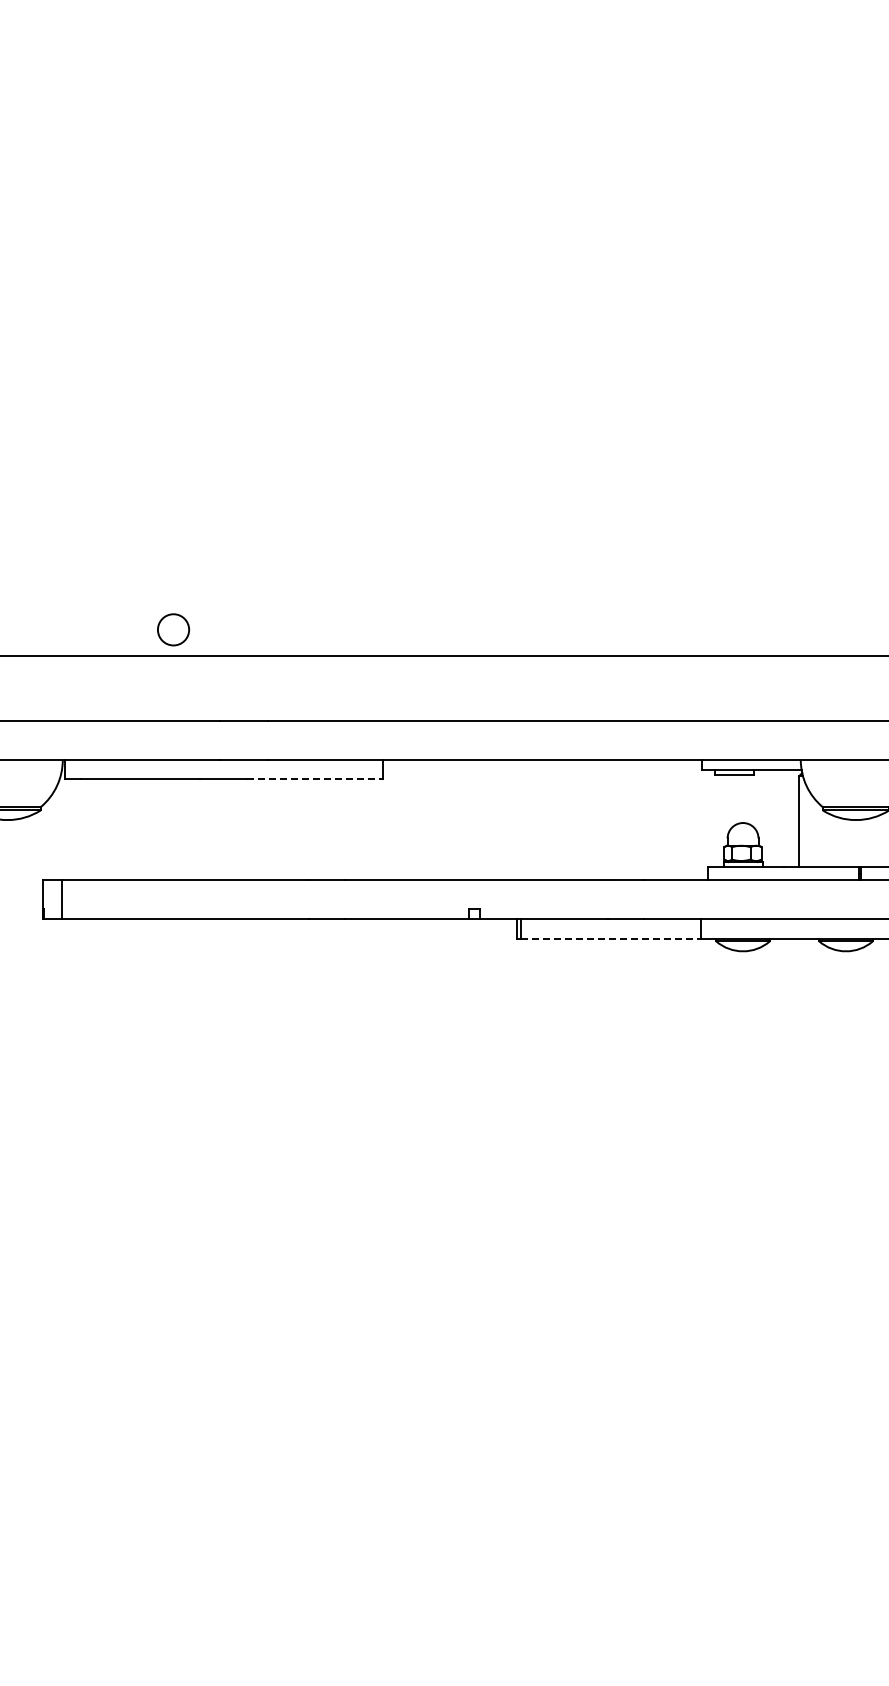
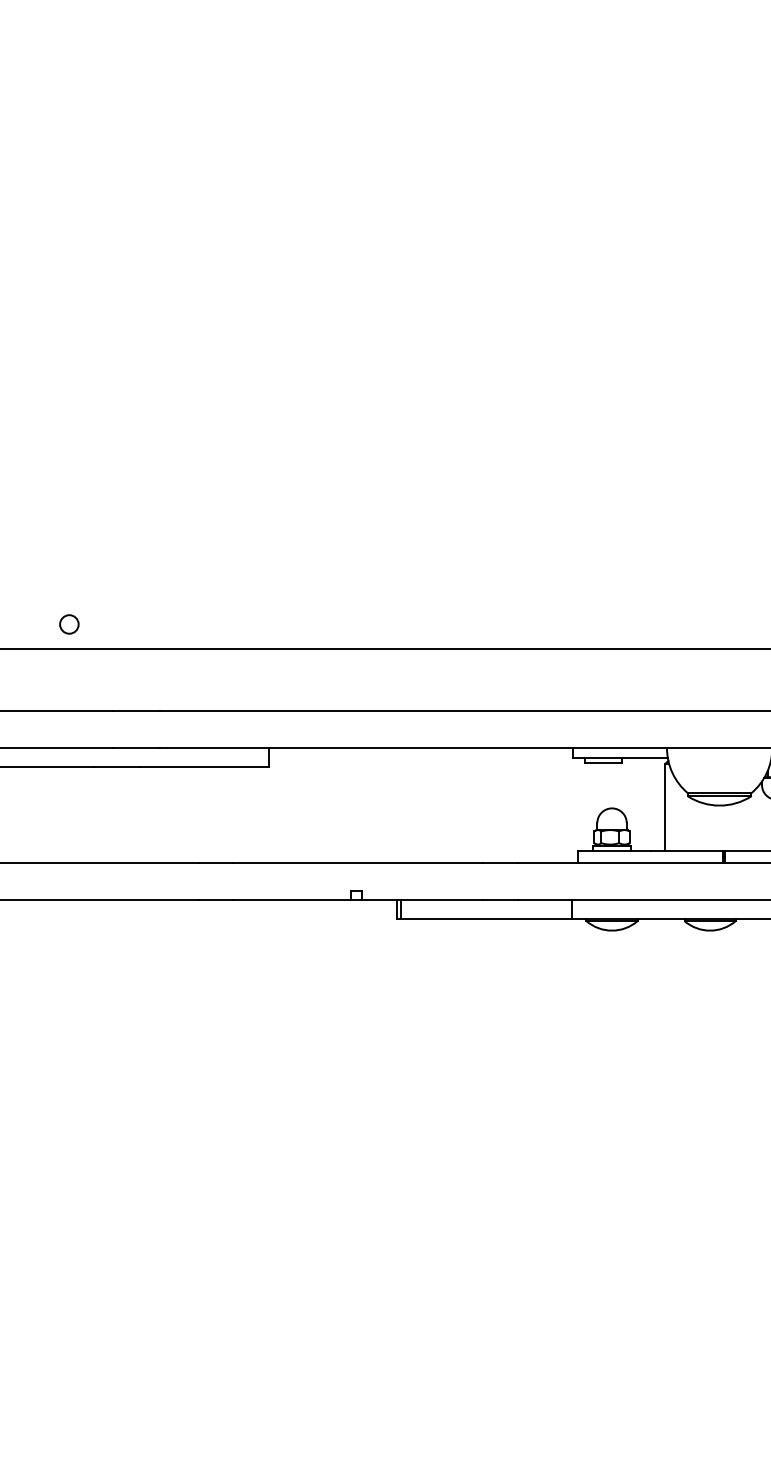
circle: (172, 629) -> (68, 624), size x0.62
line: (313, 779) -> (202, 766), dashed -> solid
line: (611, 938) -> (486, 918), dashed -> solid

